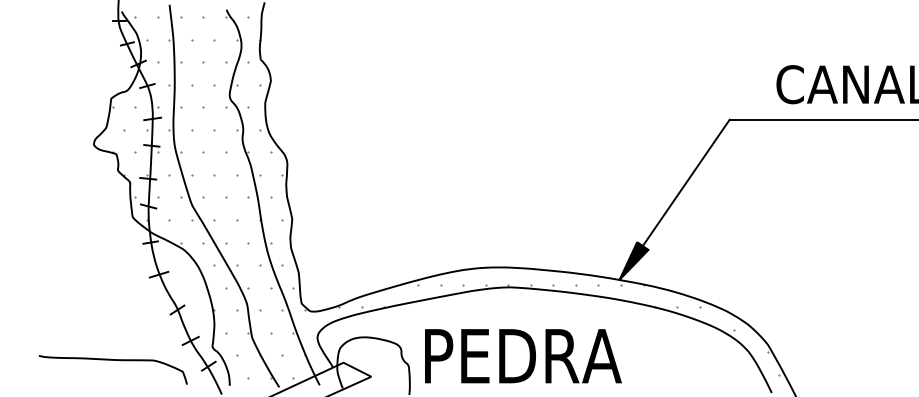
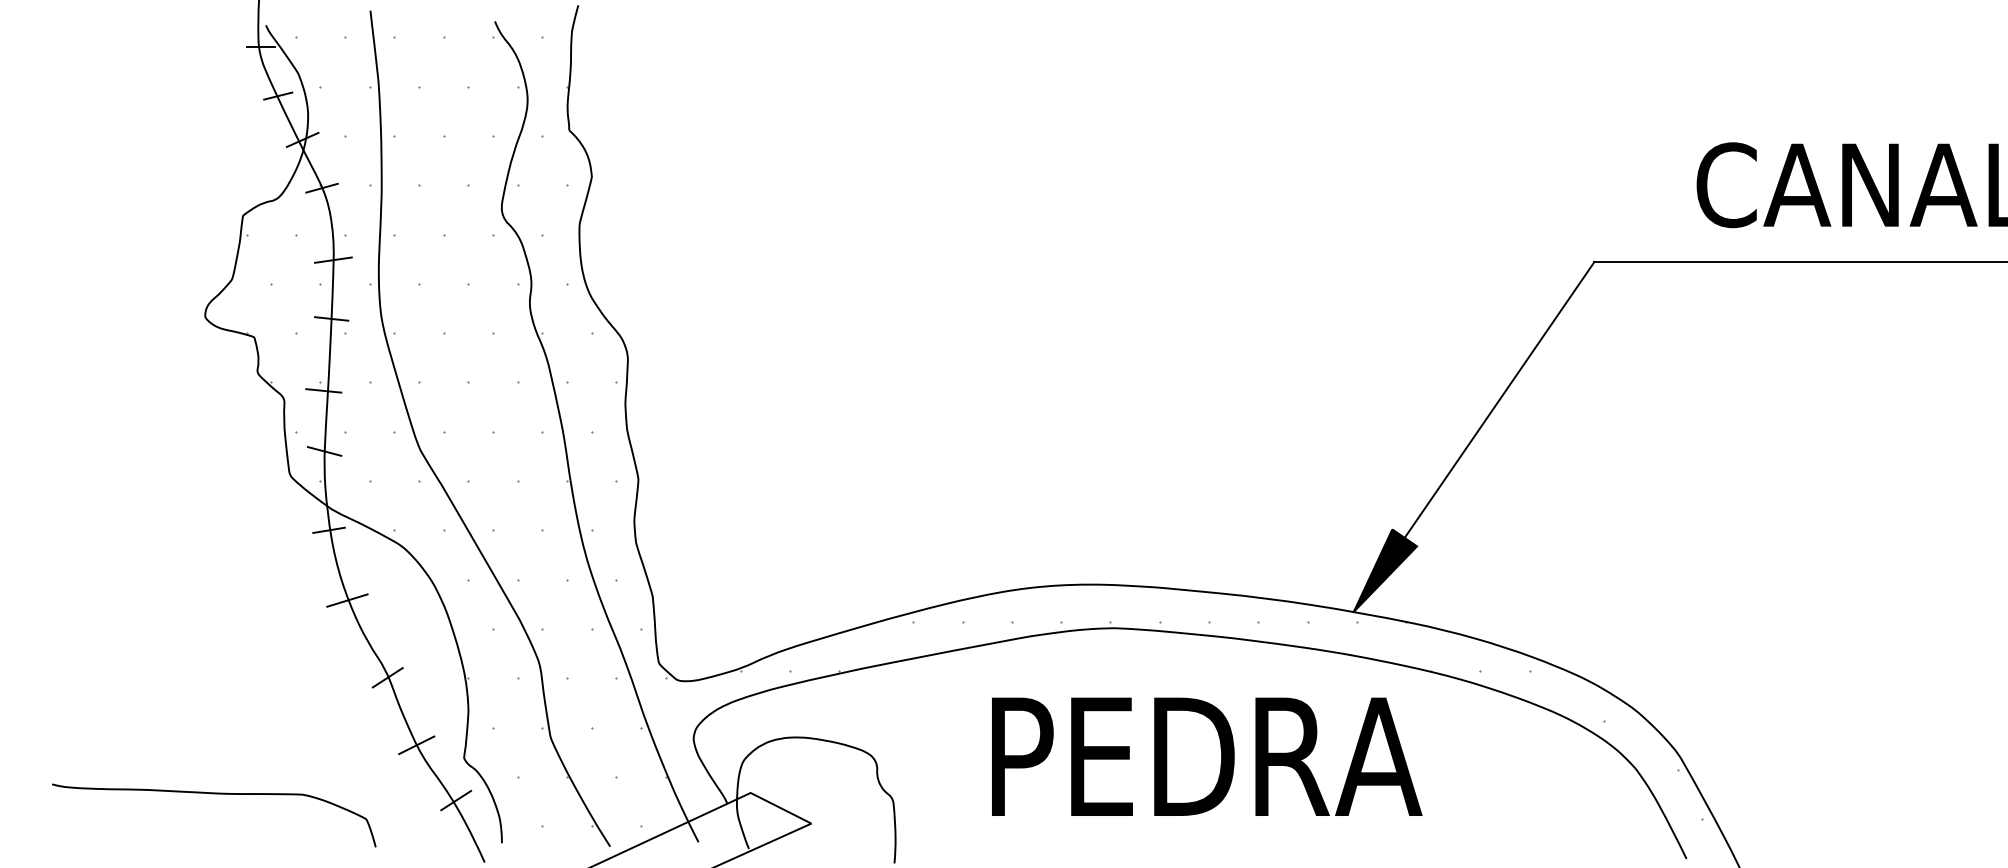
text: (523, 356) -> (1207, 757), moved
curve: (112, 360) -> (212, 794), moved

